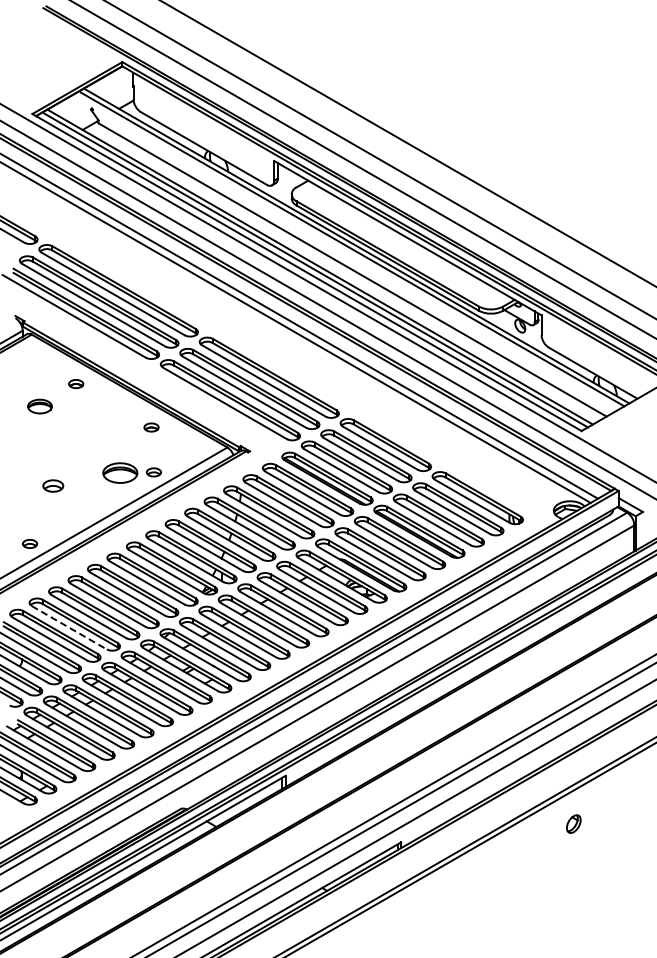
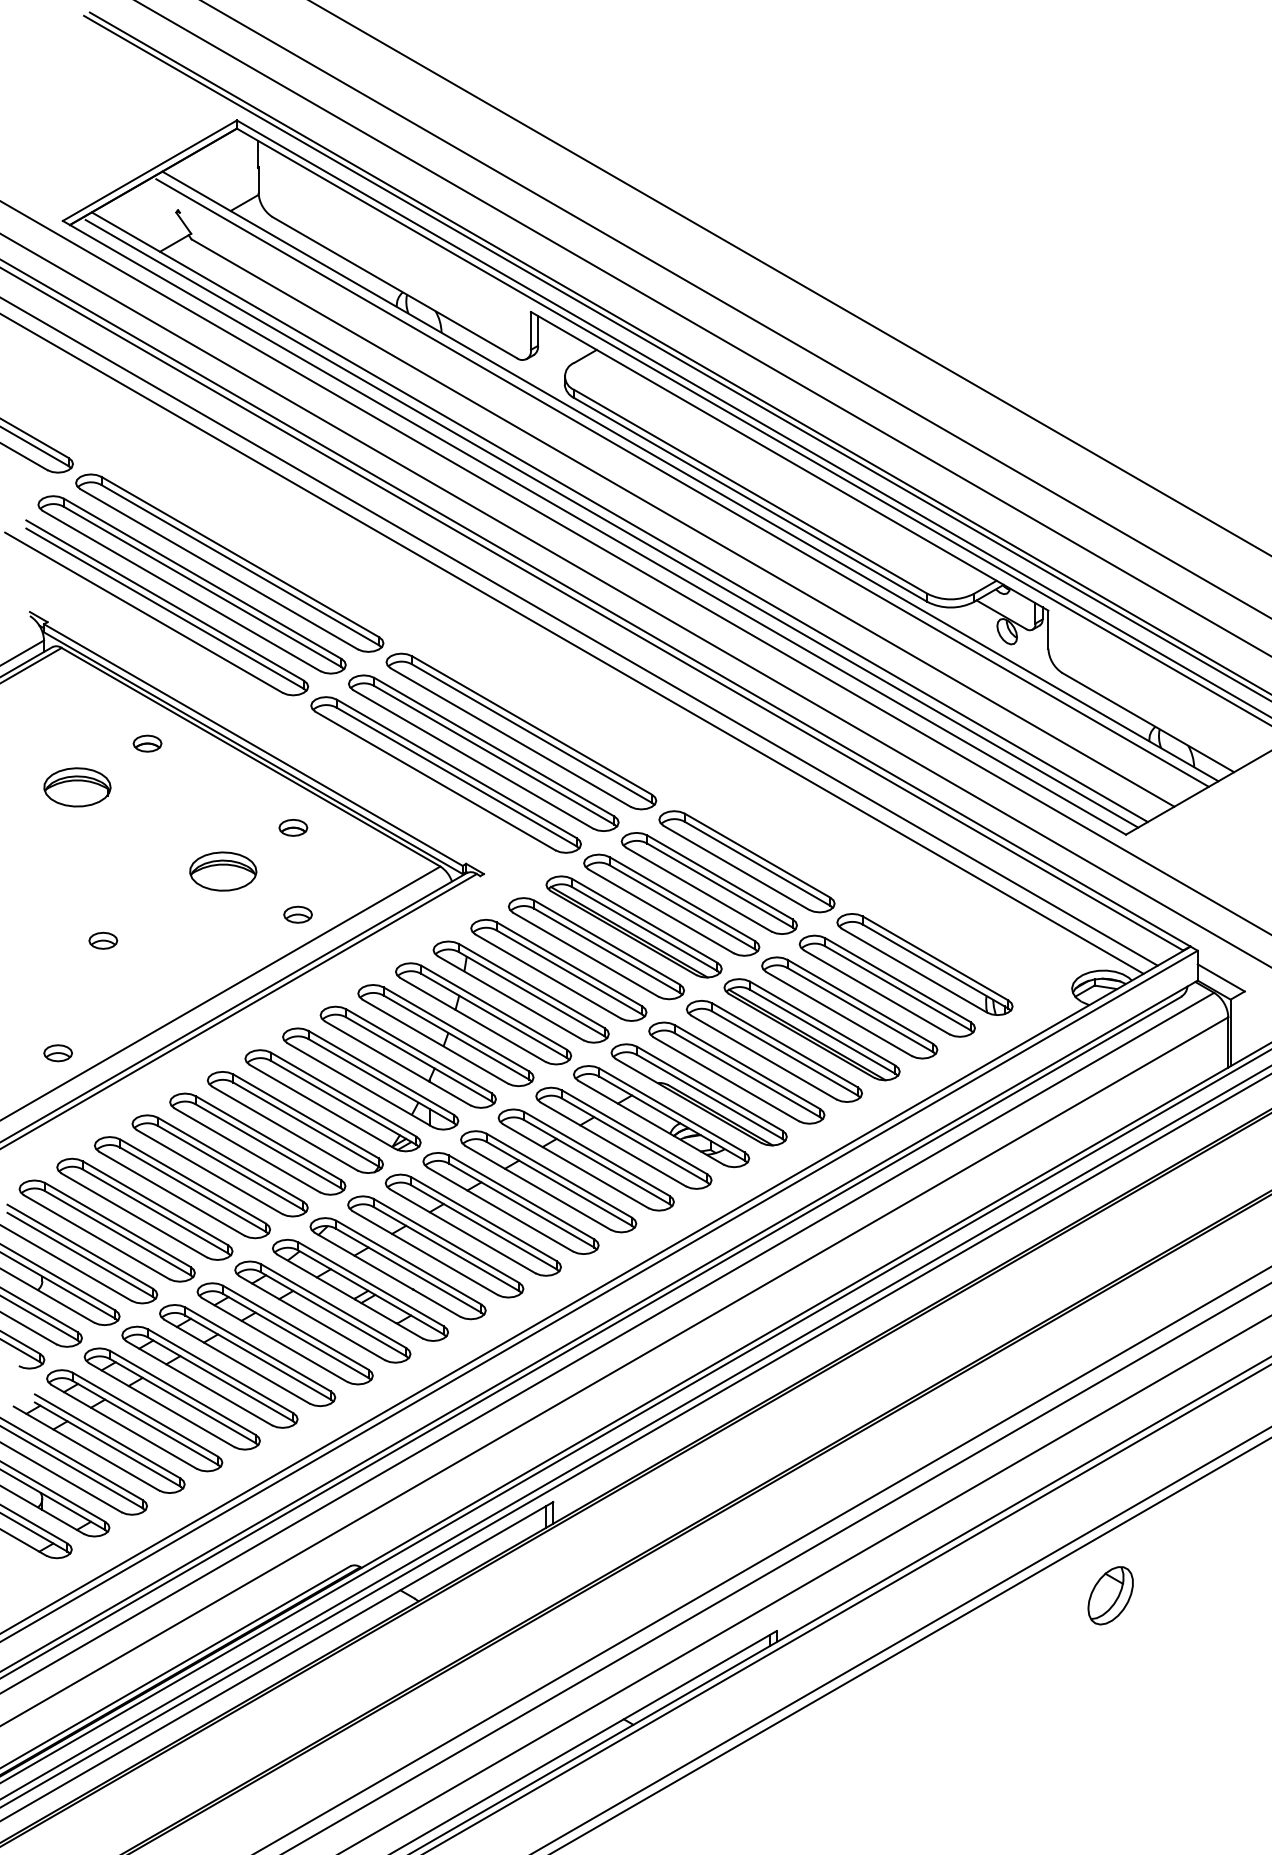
part: (39, 406) -> (76, 787), size x1.43
part: (120, 472) -> (223, 870), moved
part: (53, 485) -> (103, 940), size x0.71
line: (69, 628) -> (134, 1216), dashed -> solid
part: (573, 823) -> (1110, 1594), size x1.67

